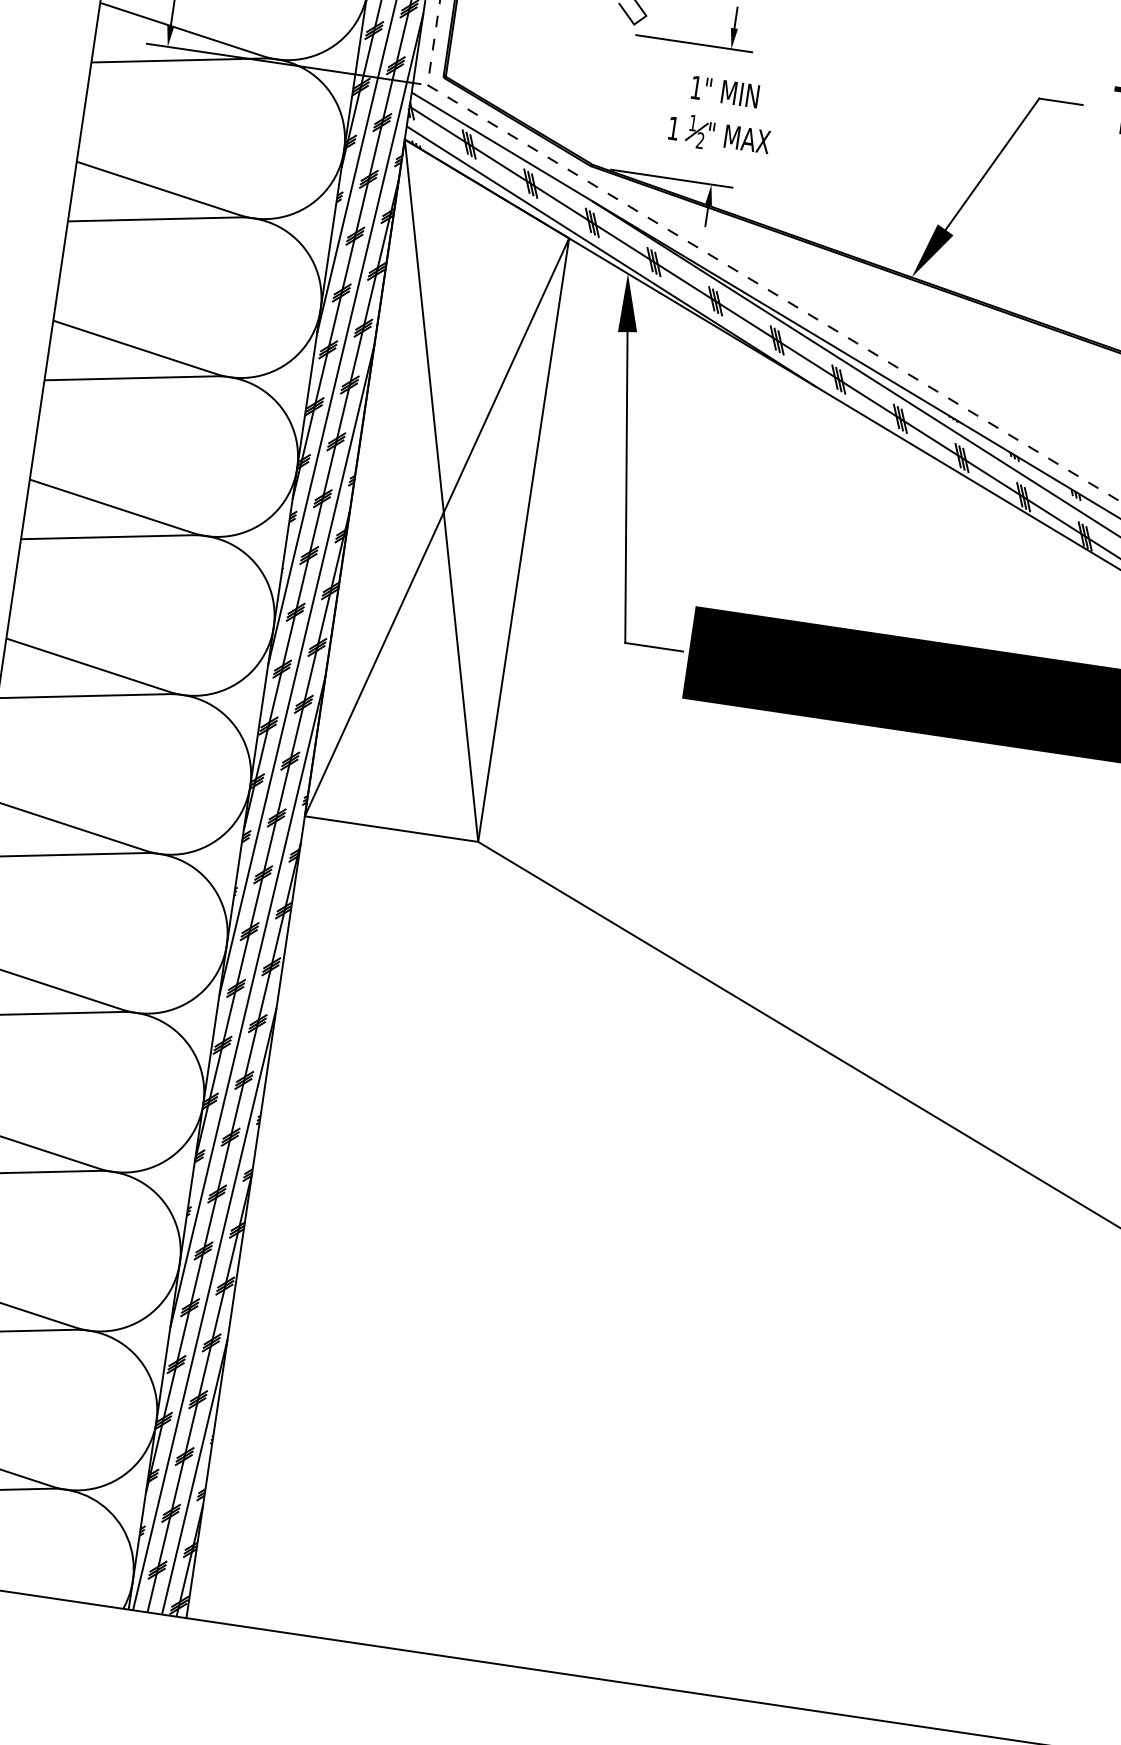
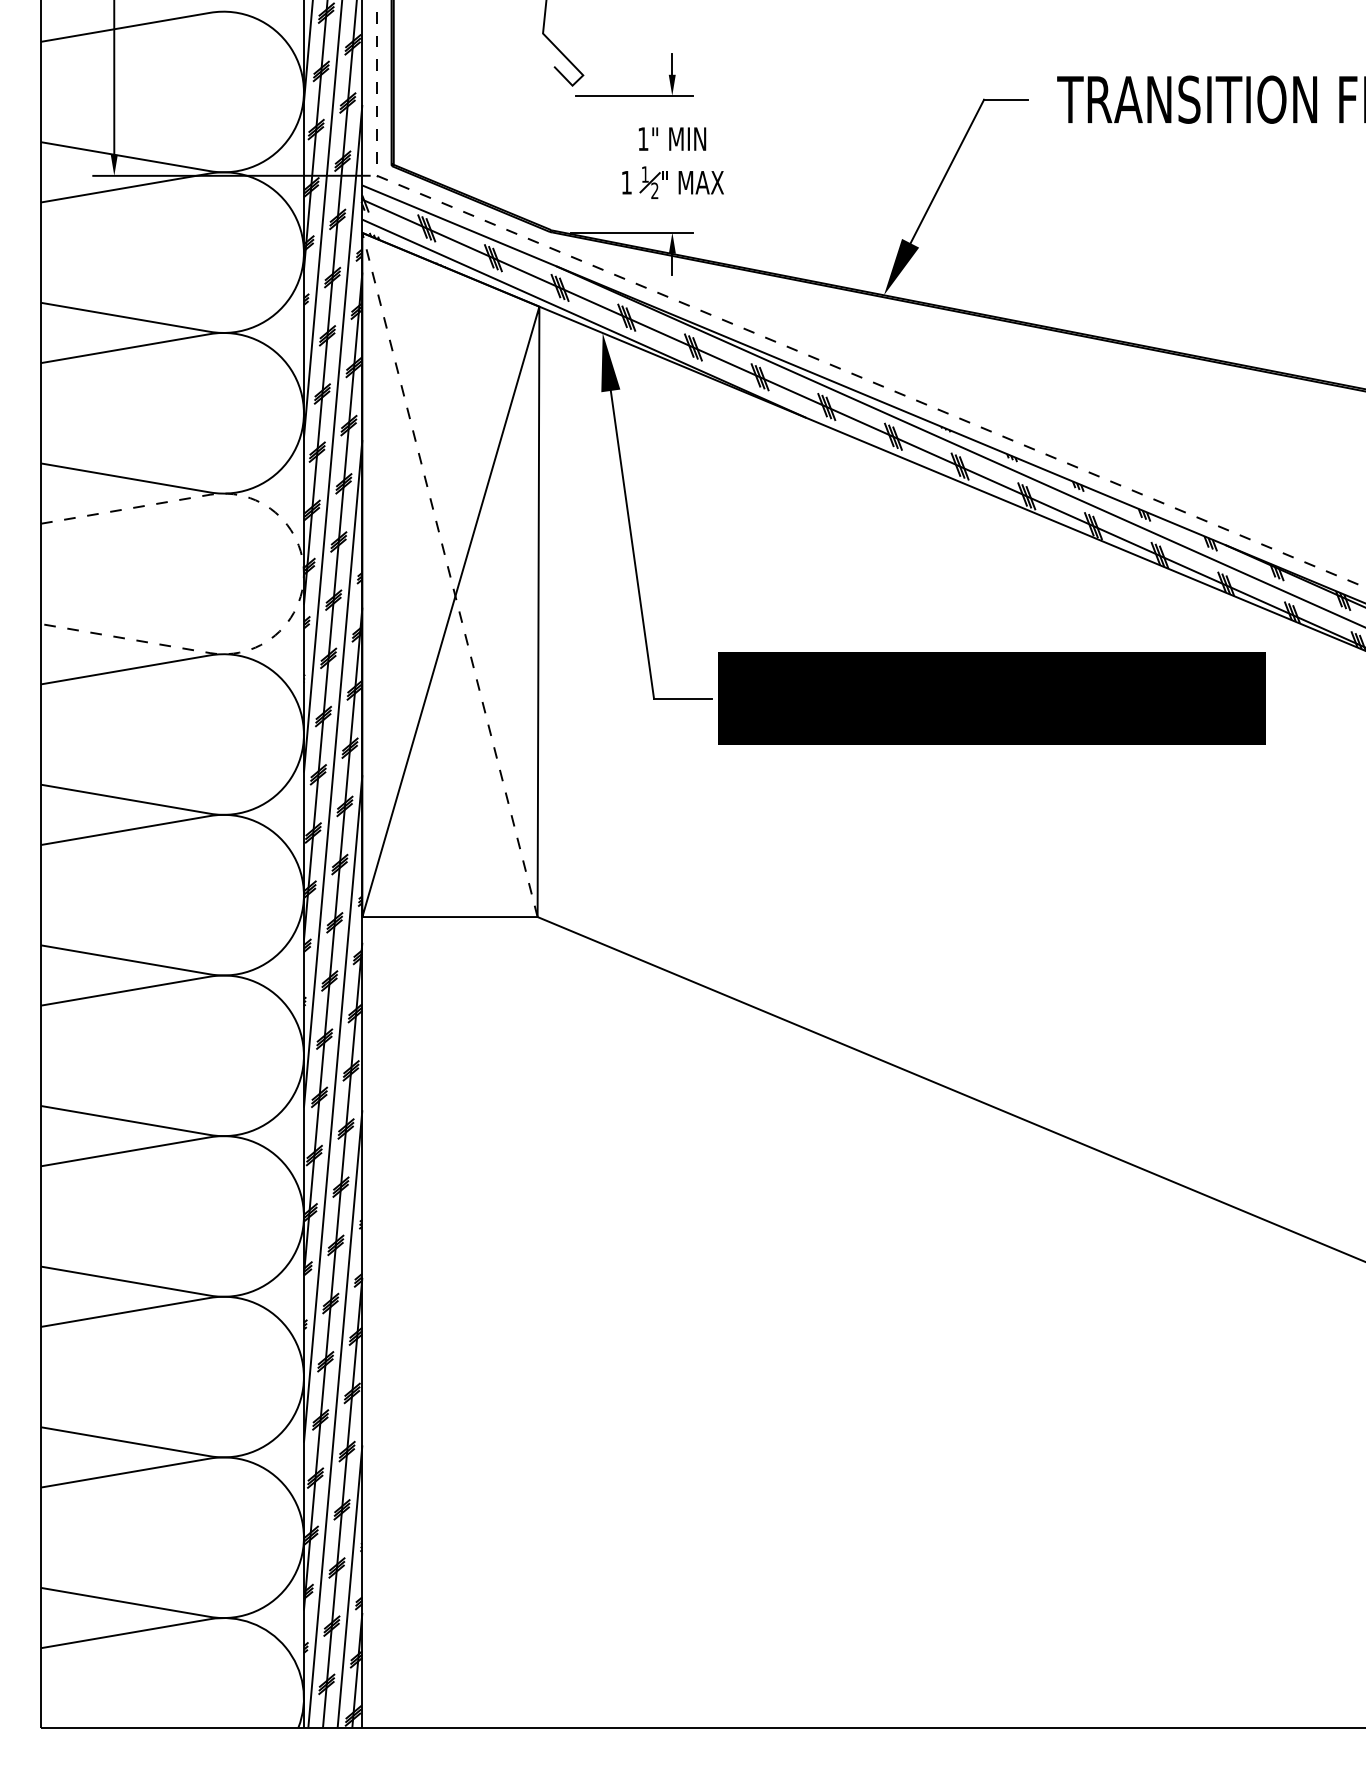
line: (296, 467) -> (303, 573), solid -> dashed
line: (441, 490) -> (449, 574), solid -> dashed

